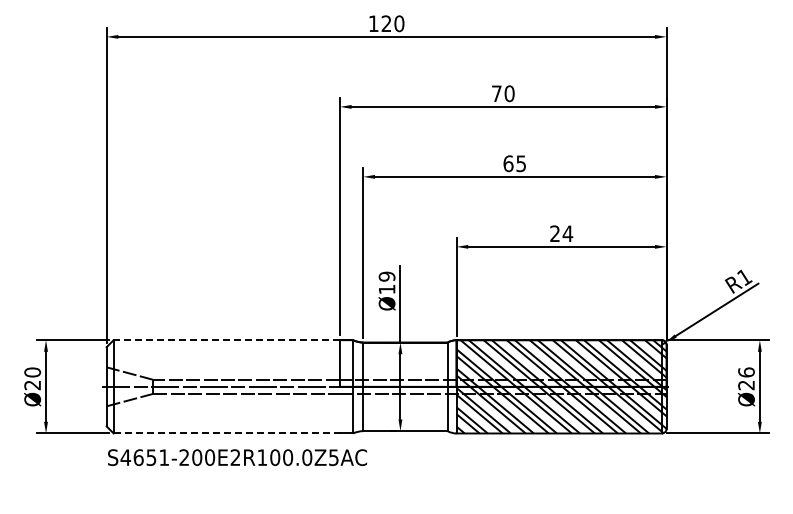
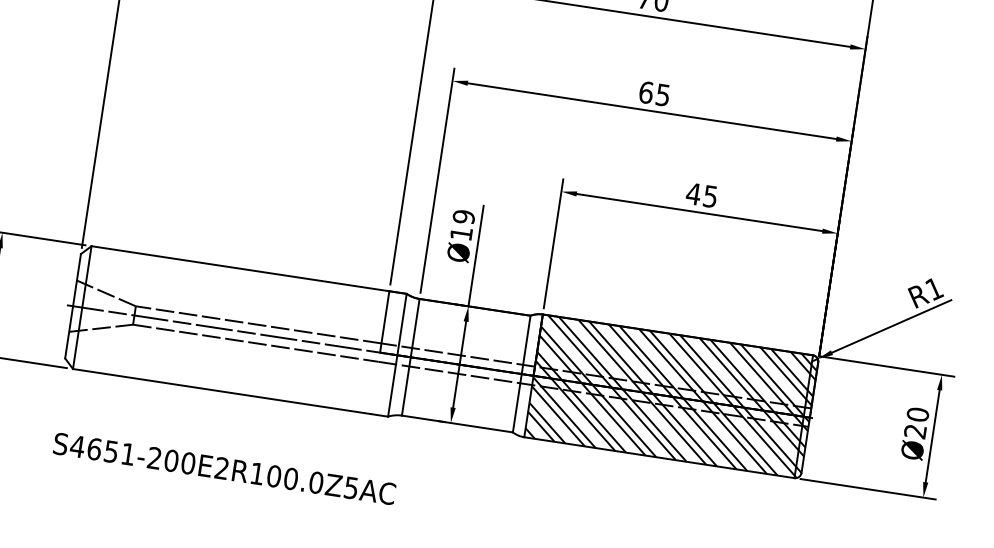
text: (561, 233) -> (702, 194), 24 -> 45
line: (226, 340) -> (239, 269), dashed -> solid
text: (746, 372) -> (917, 414), Ø26 -> Ø20
line: (227, 433) -> (222, 391), dashed -> solid
text: (237, 457) -> (224, 468), moved

